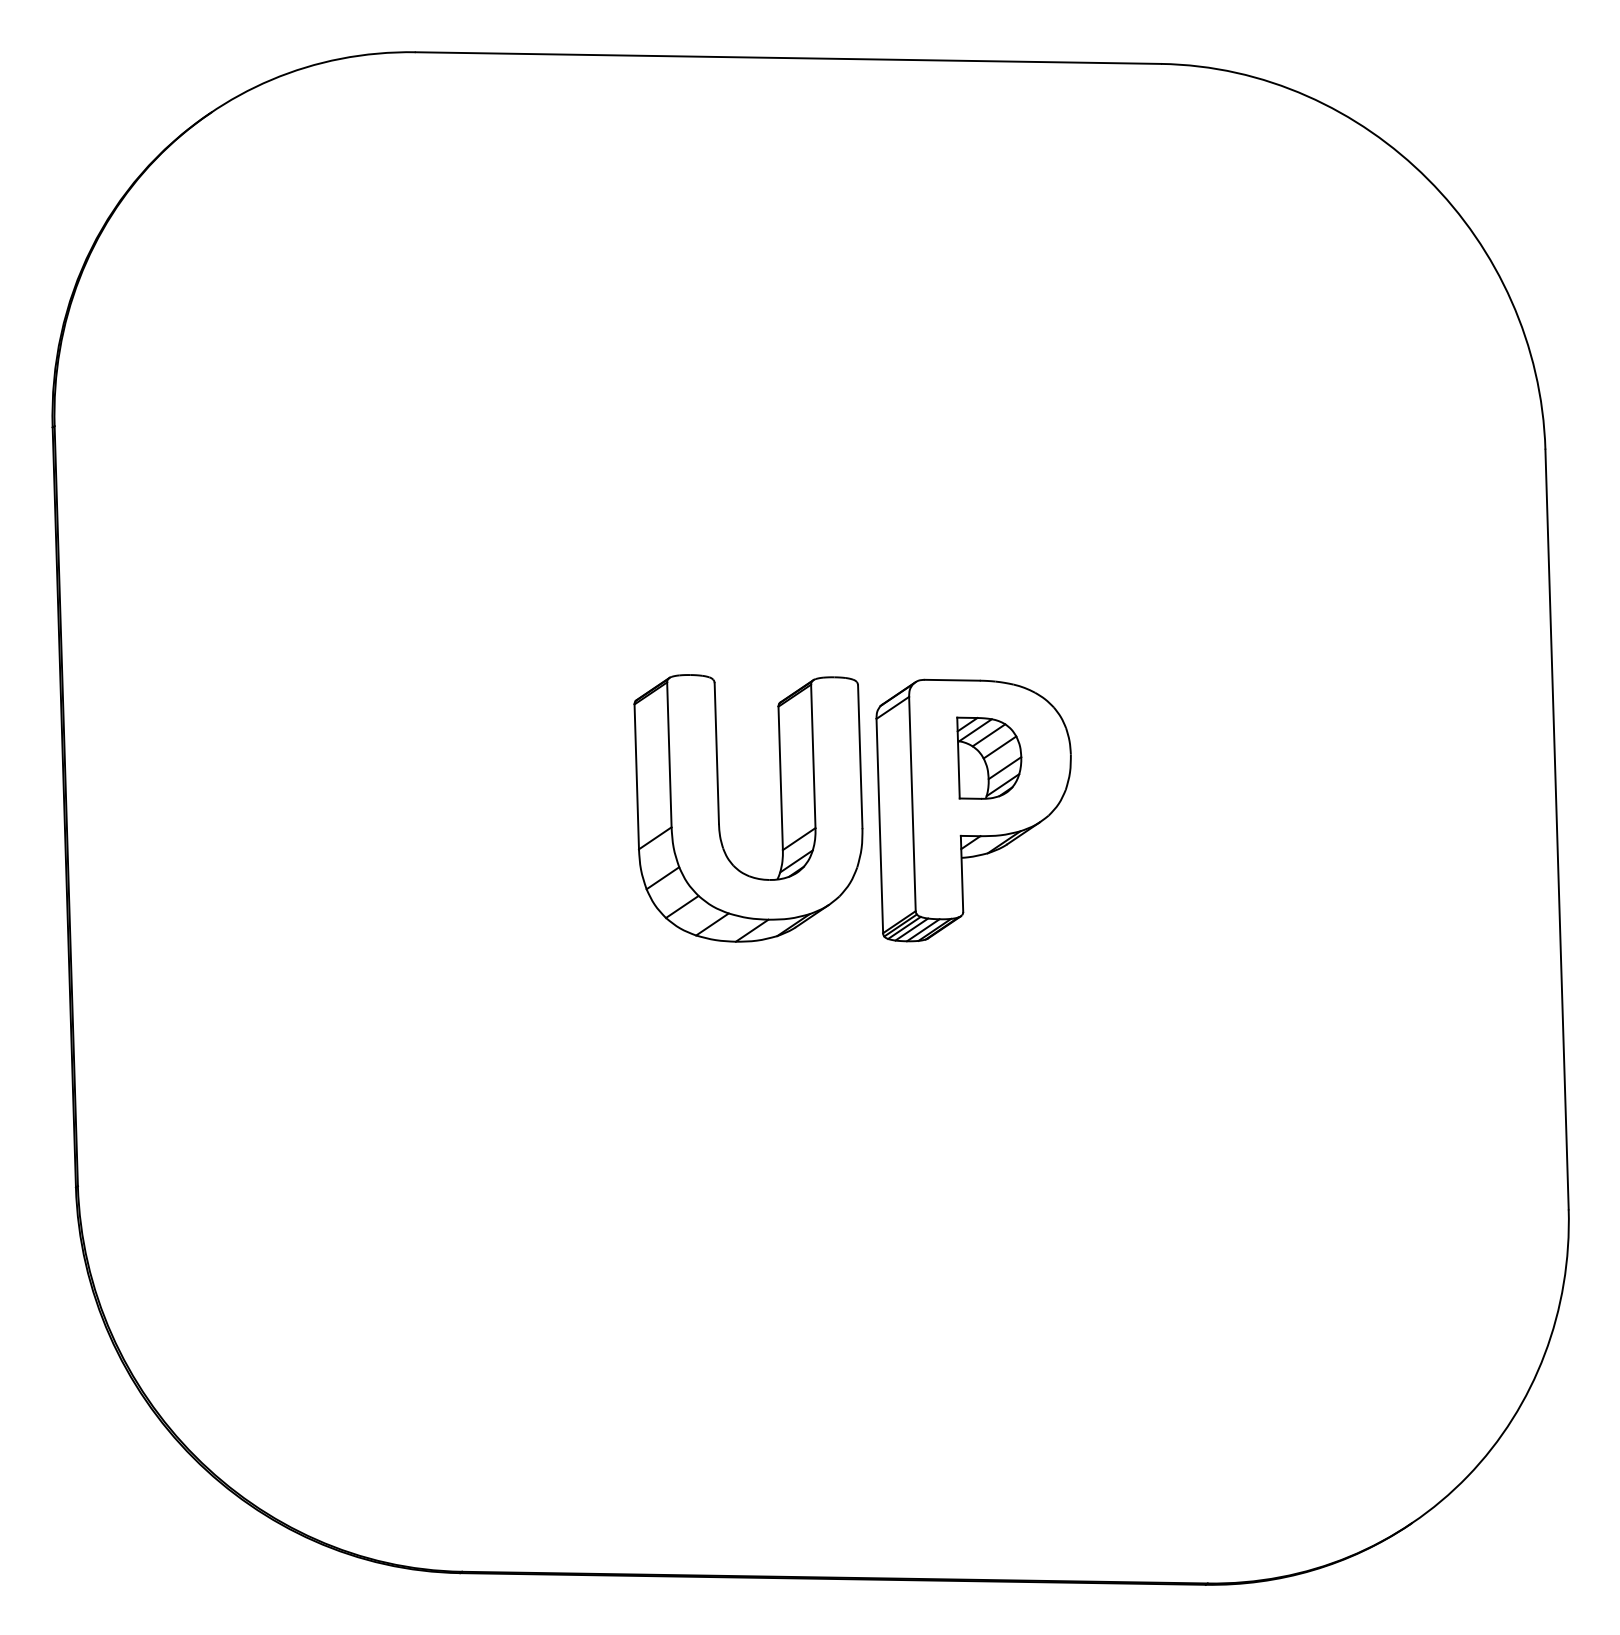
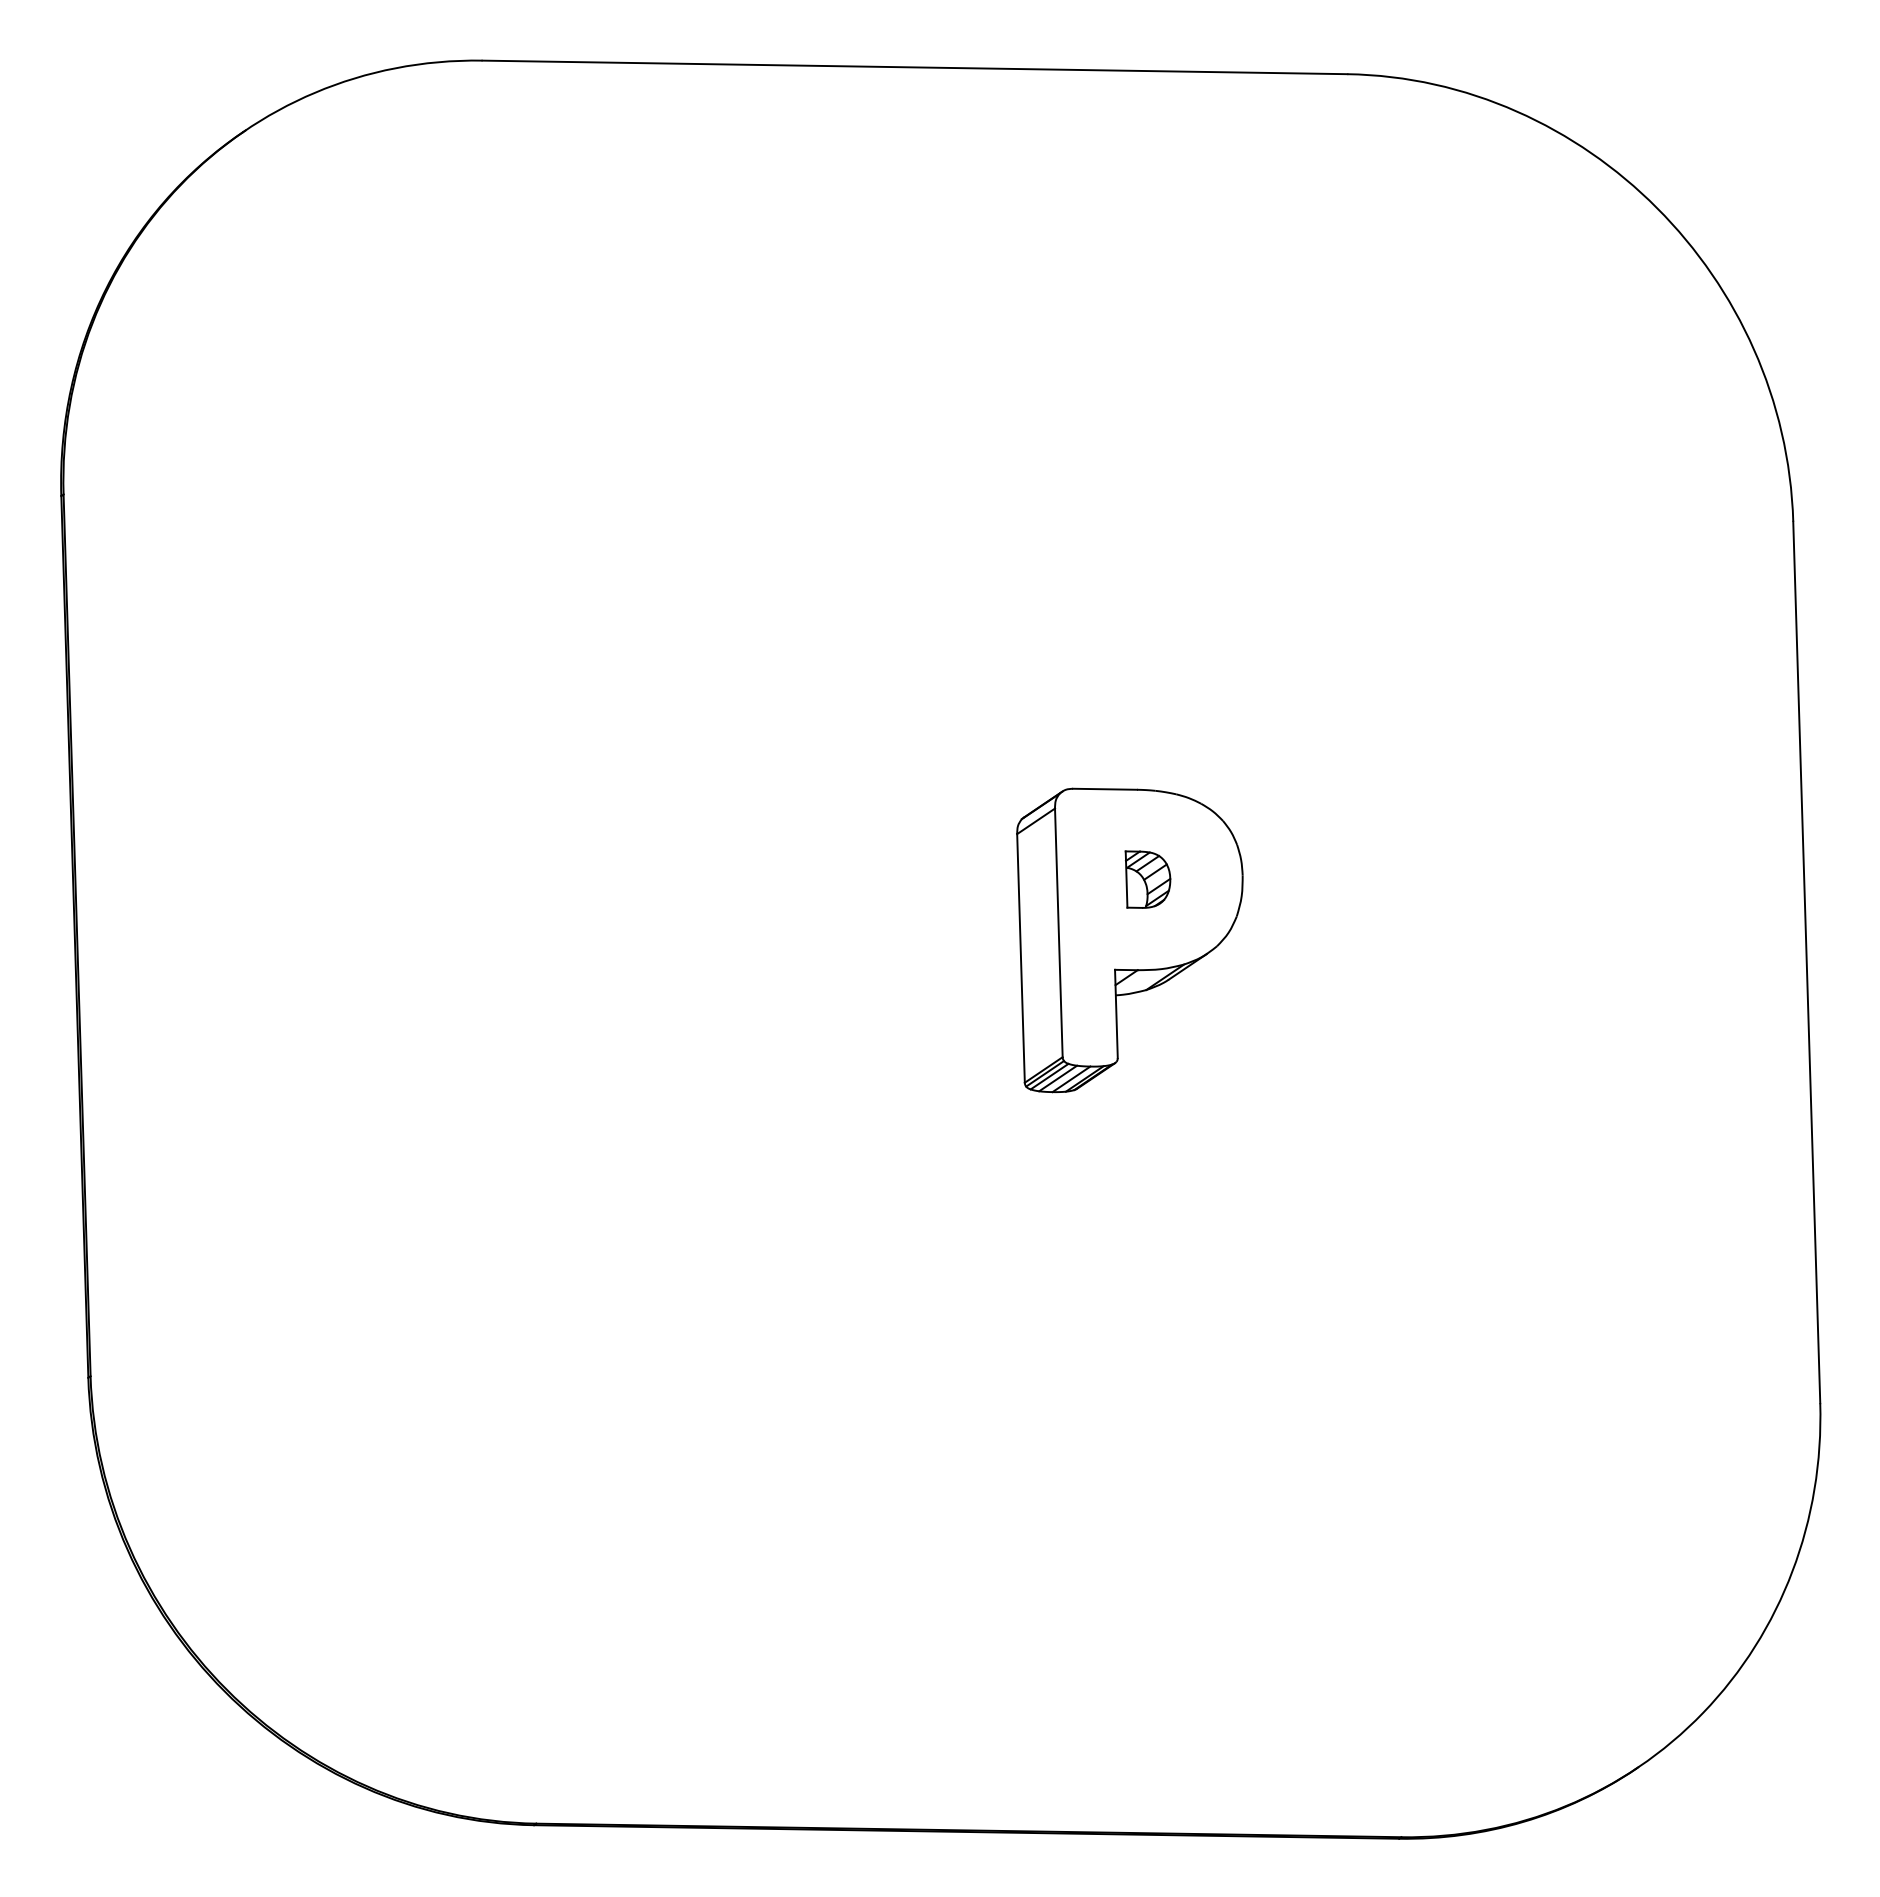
part: (988, 758) -> (1147, 879), size x0.6
part: (719, 808) -> (834, 937), removed

